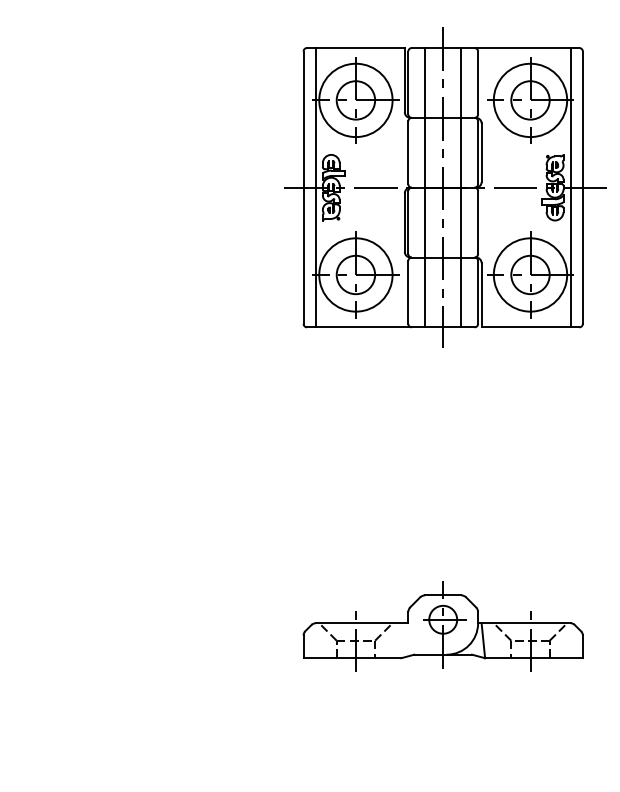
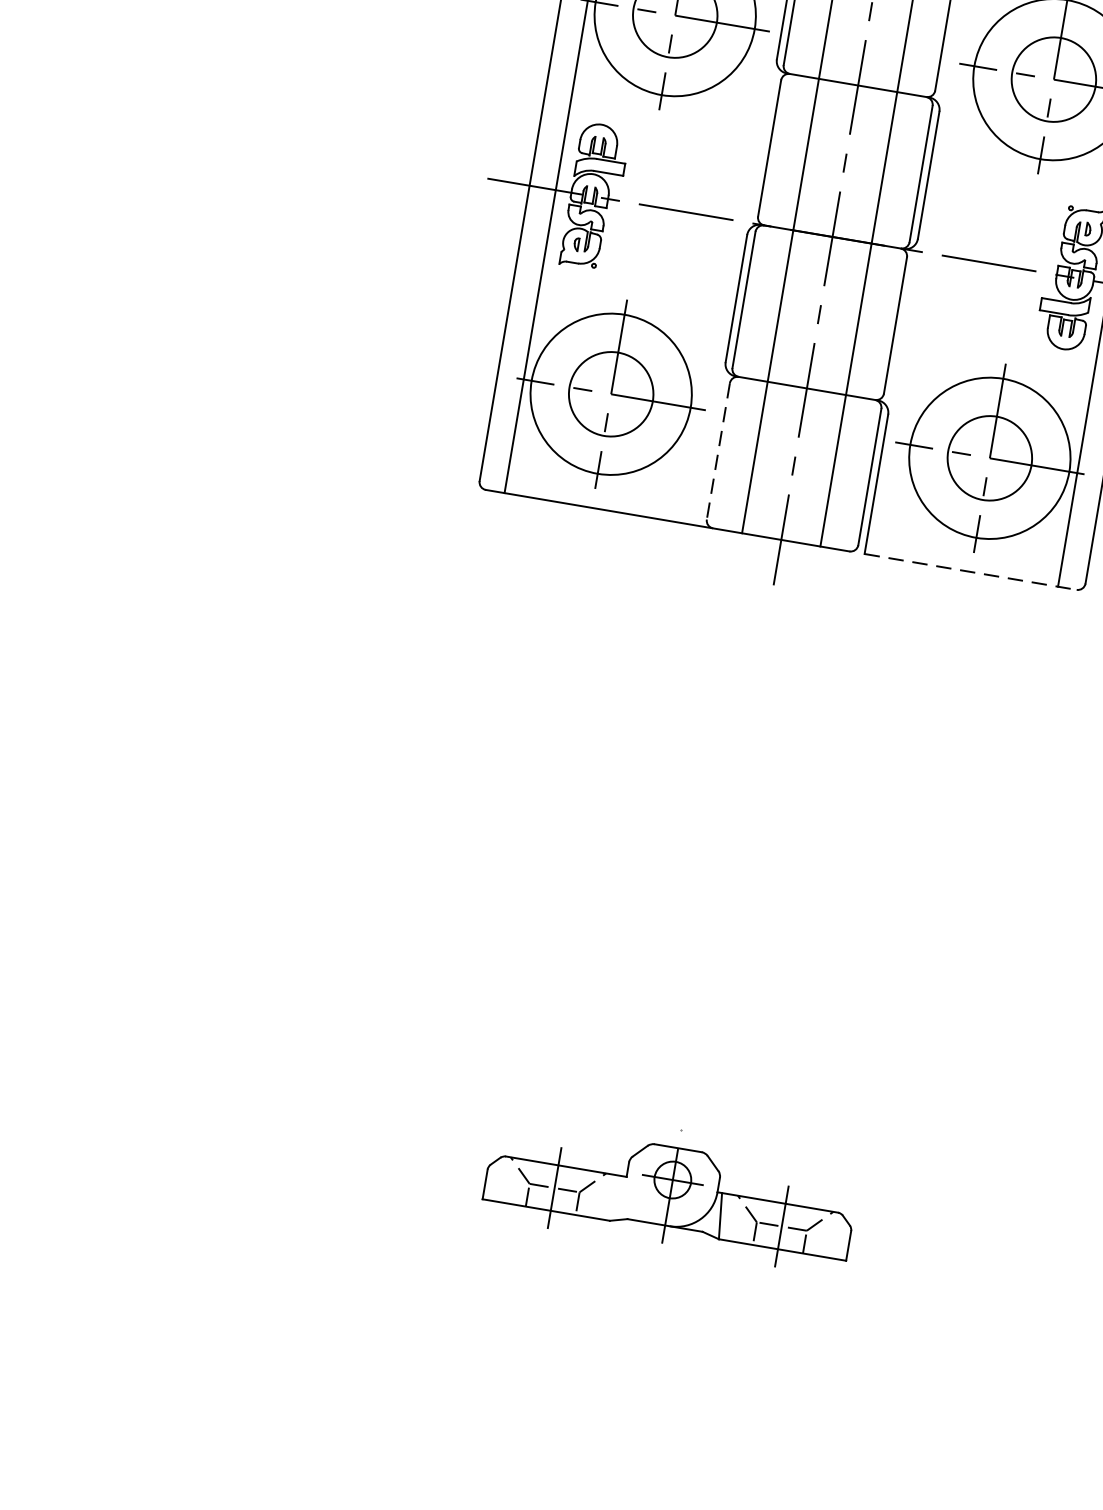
line: (408, 292) -> (718, 451), solid -> dashed
line: (530, 327) -> (970, 572), solid -> dashed
part: (442, 626) -> (670, 1188), size x0.6

